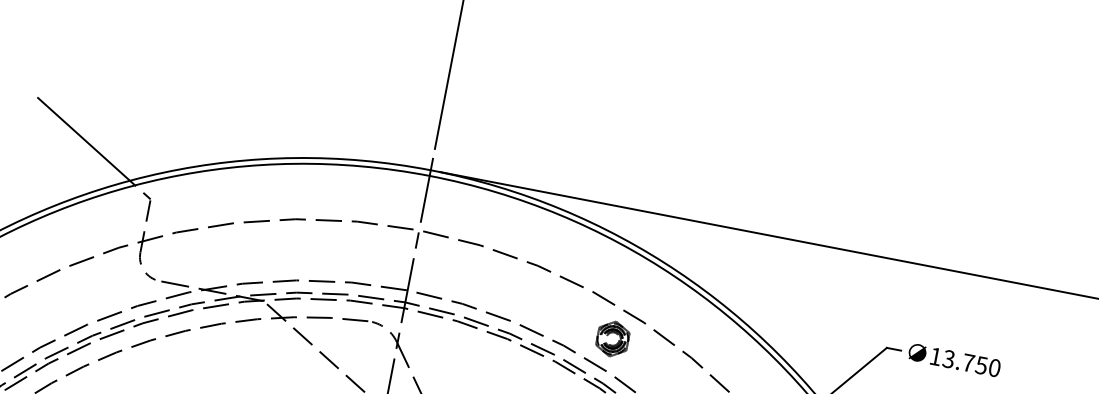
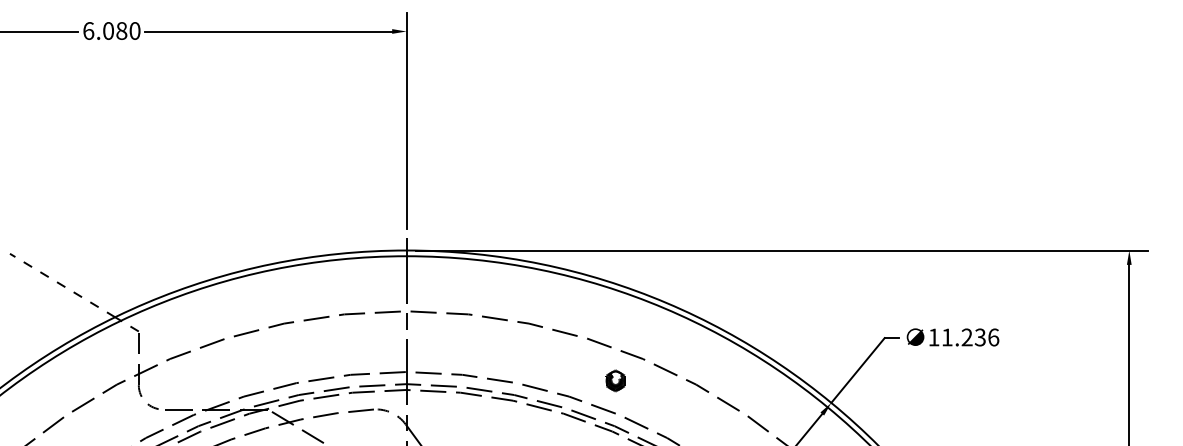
line: (83, 139) -> (62, 285), solid -> dashed
part: (612, 338) -> (615, 380), size x0.6
text: (971, 363) -> (970, 337), 13.750 -> 11.236

